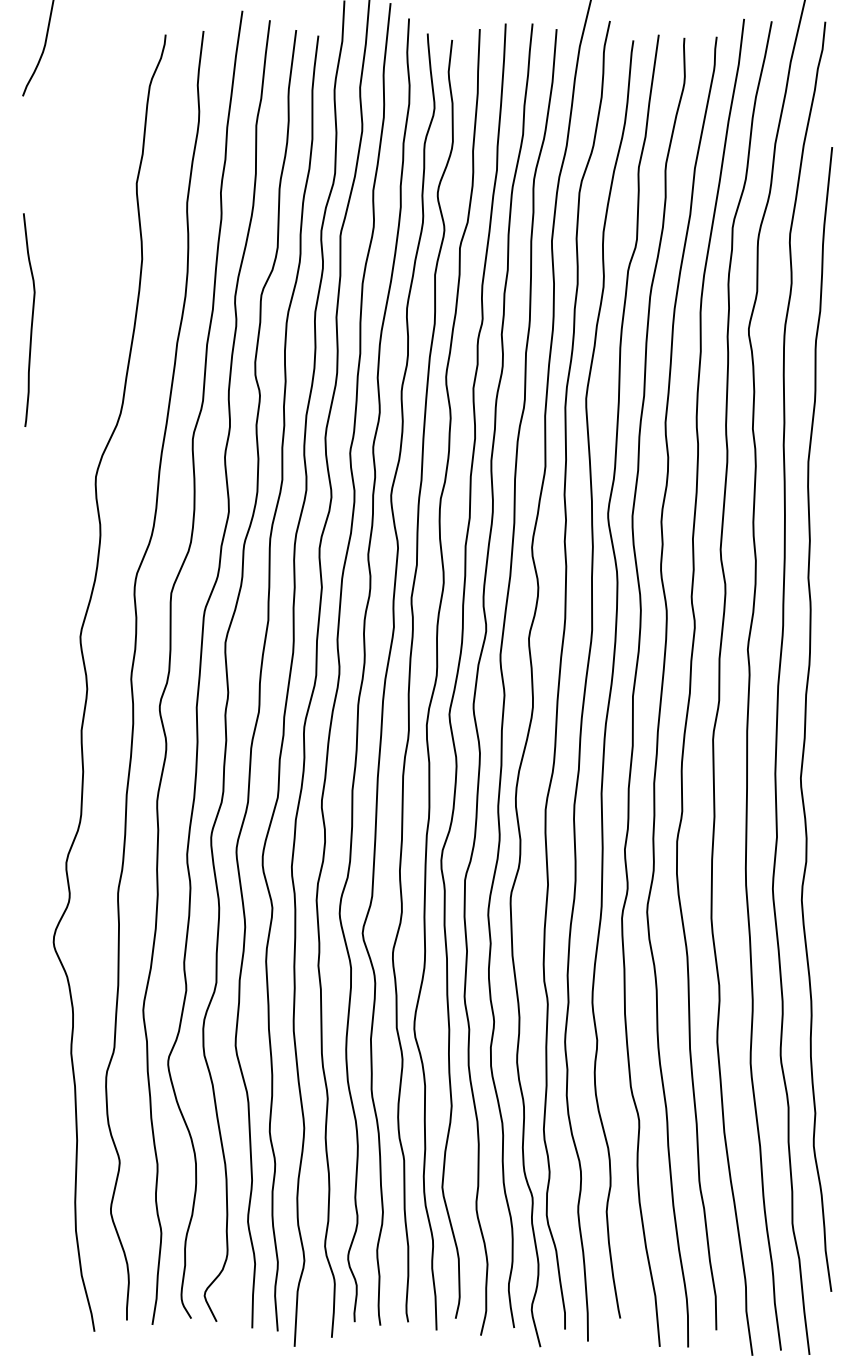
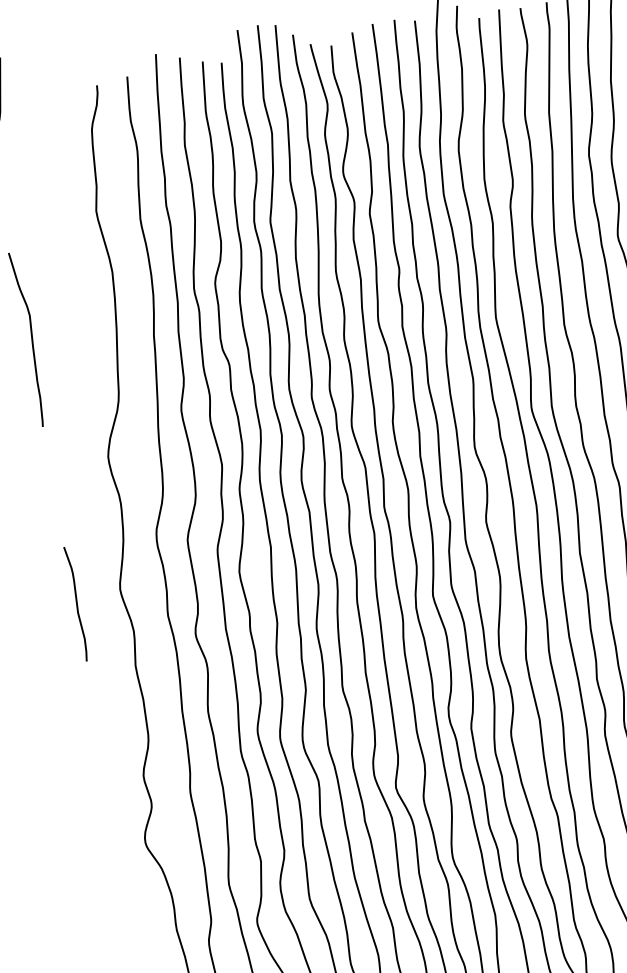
curve: (25, 644) -> (76, 604), added

